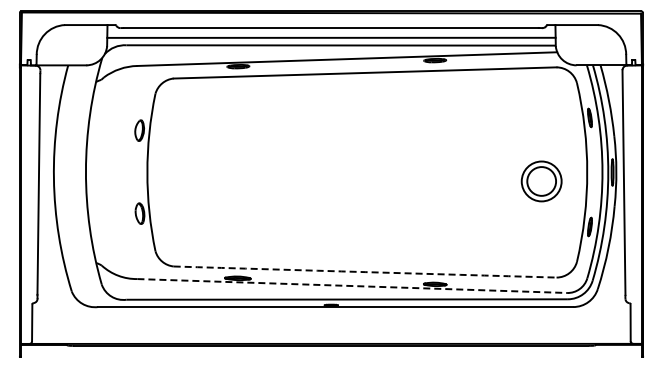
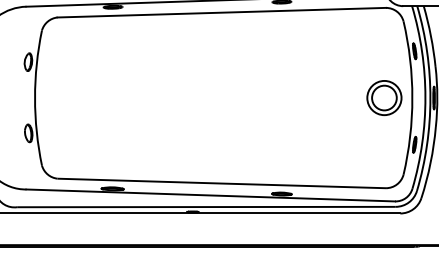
part: (541, 181) -> (384, 98), moved
arc: (365, 272) -> (222, 183), dashed -> solid
line: (352, 286) -> (210, 195), dashed -> solid

